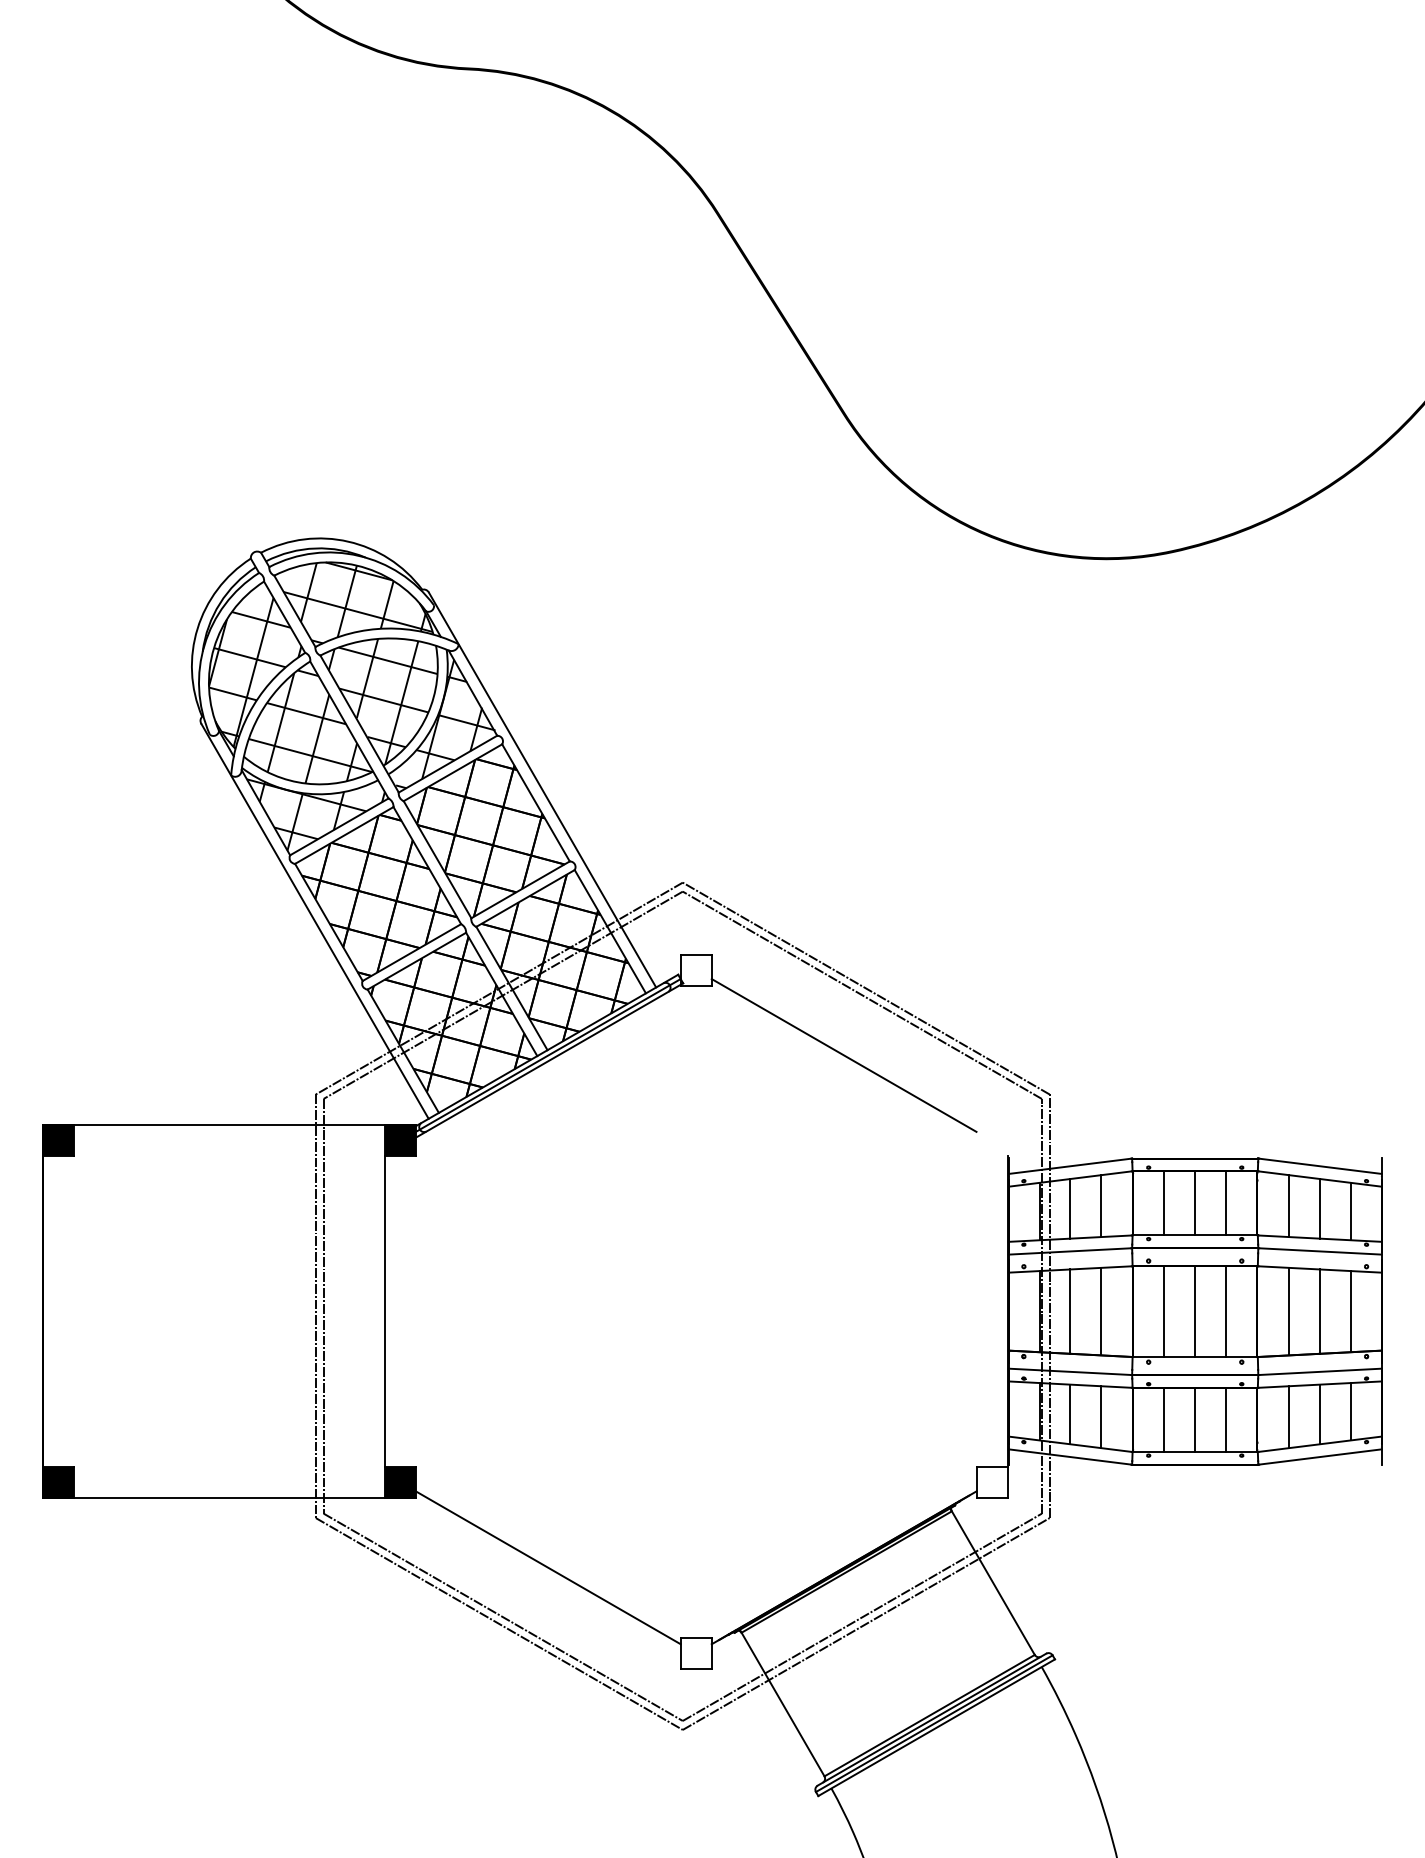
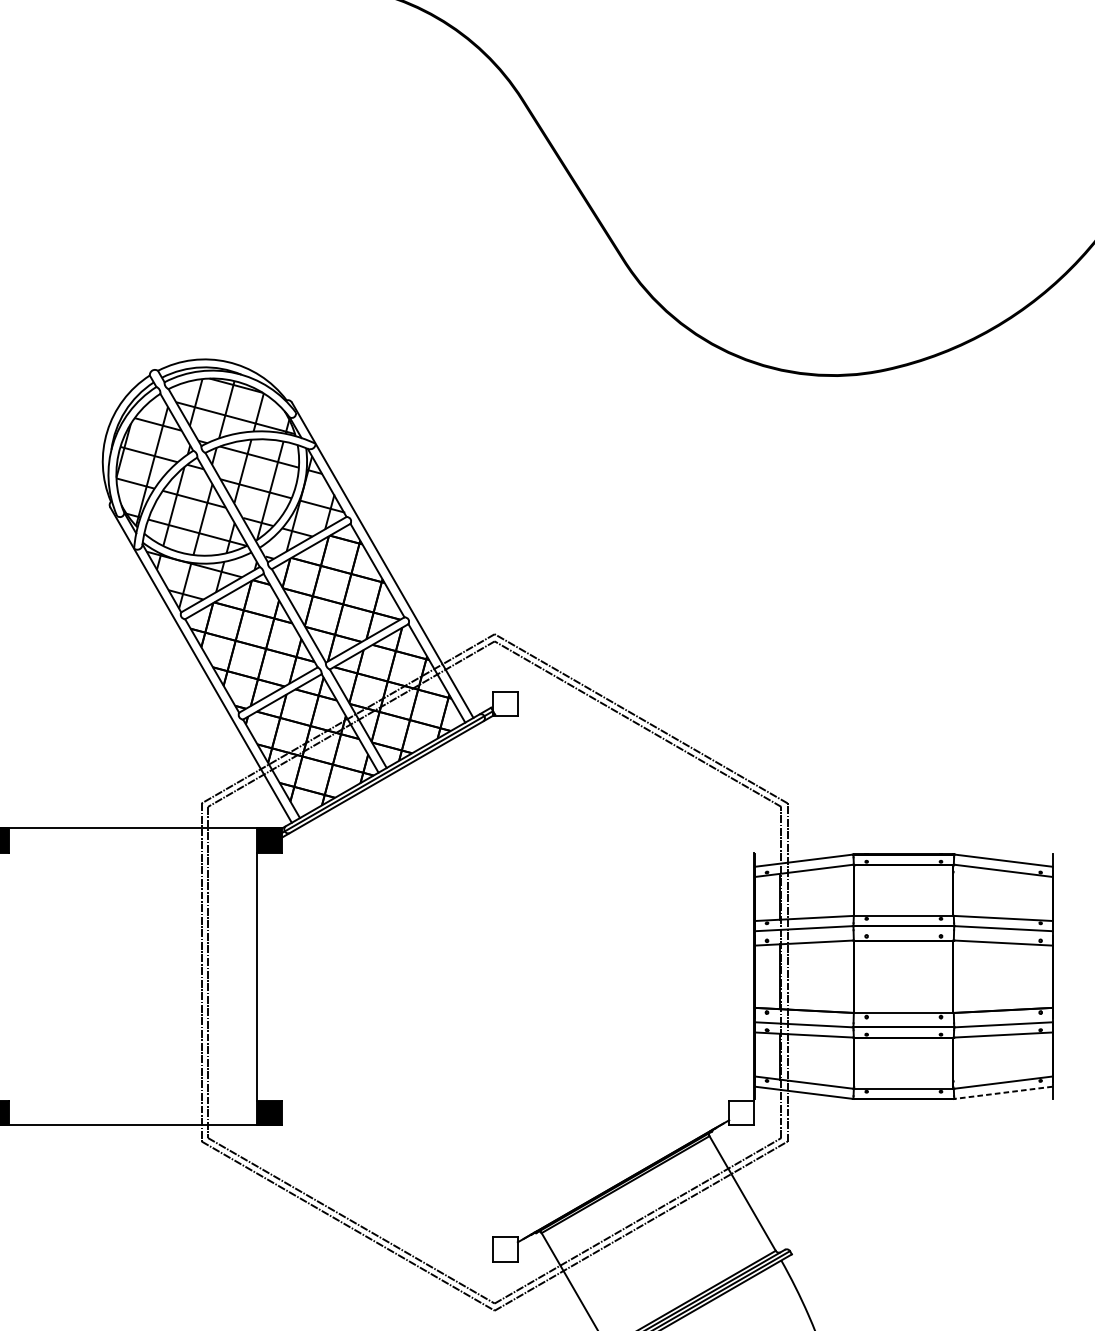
line: (843, 1055) -> (623, 772), removed
line: (1164, 1203) -> (879, 890), removed
line: (1195, 1203) -> (904, 890), removed
line: (1226, 1203) -> (928, 890), removed
line: (1101, 1206) -> (829, 892), removed
line: (1289, 1206) -> (979, 892), removed
line: (1070, 1208) -> (804, 894), removed
line: (1320, 1208) -> (1003, 894), removed
line: (1350, 1211) -> (1027, 896), removed
line: (1070, 1311) -> (804, 976), removed
line: (1101, 1311) -> (829, 976), removed
line: (1164, 1311) -> (879, 976), removed
line: (1195, 1311) -> (904, 976), removed
line: (1226, 1311) -> (928, 976), removed
line: (1289, 1311) -> (979, 976), removed
line: (1320, 1311) -> (1003, 976), removed
line: (1350, 1311) -> (1027, 976), removed
line: (1350, 1411) -> (1027, 1056), removed
line: (1070, 1414) -> (804, 1058), removed
line: (1320, 1414) -> (1003, 1058), removed
line: (1101, 1417) -> (829, 1061), removed
line: (1289, 1417) -> (979, 1061), removed
line: (1164, 1419) -> (879, 1062), removed
line: (1195, 1419) -> (904, 1062), removed
line: (1226, 1419) -> (928, 1062), removed
line: (1320, 1456) -> (1003, 1092), solid -> dashed
line: (547, 1567) -> (386, 1181), removed

